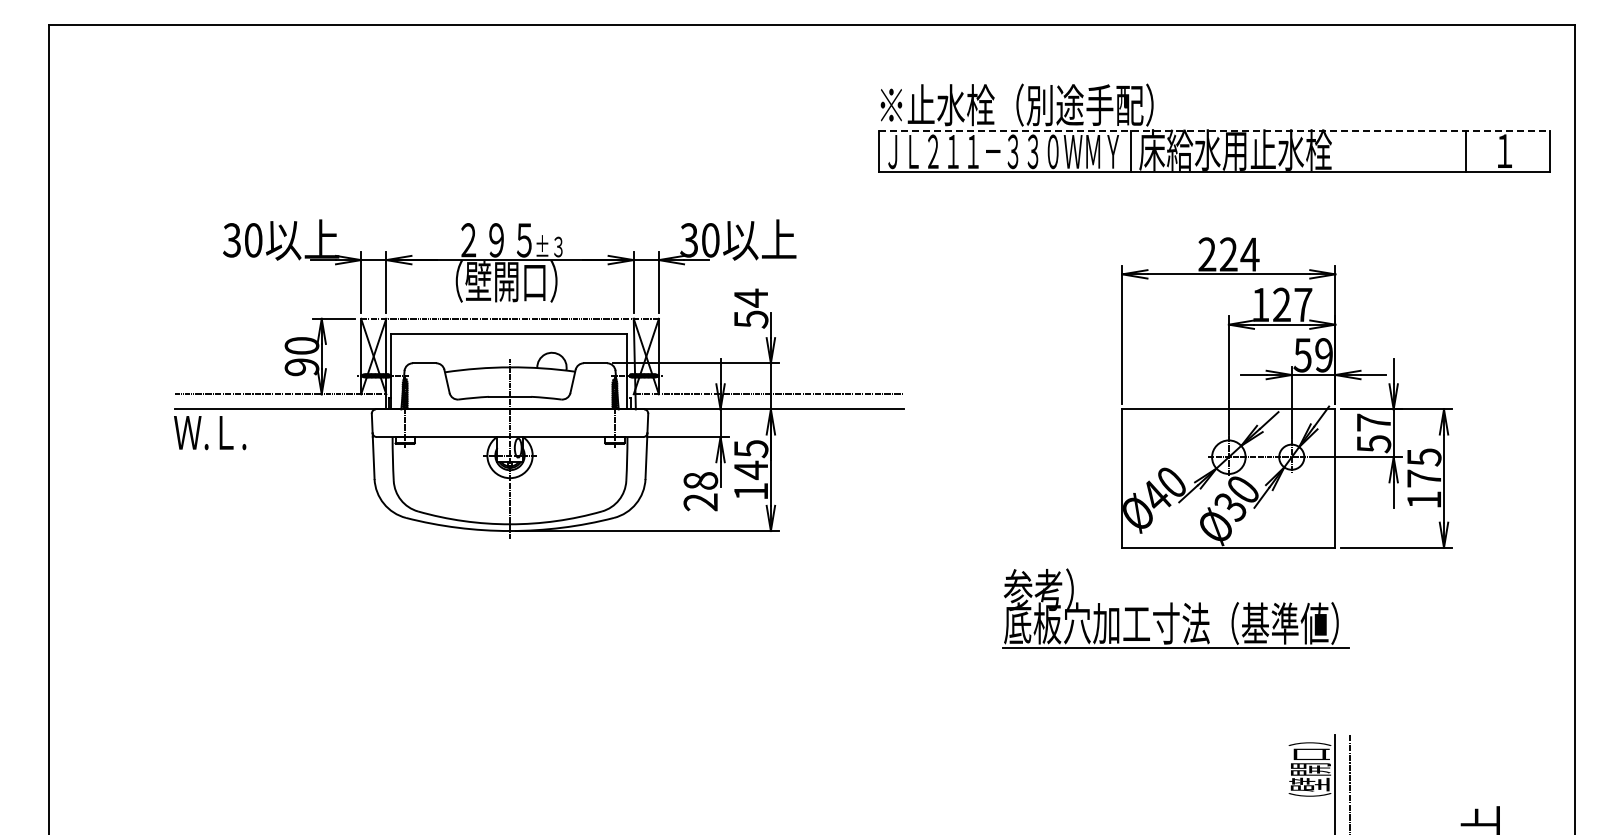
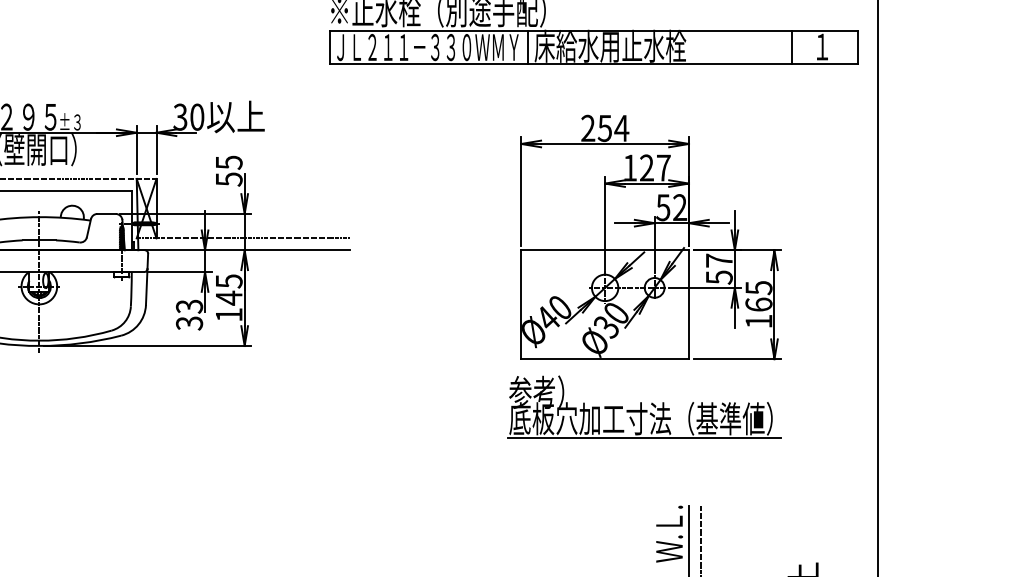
line: (1214, 130) -> (593, 30), dashed -> solid
text: (1228, 254) -> (604, 128), 224 -> 254
text: (751, 297) -> (229, 162), 54 -> 55
text: (1323, 355) -> (679, 207), 59 -> 52
text: (1424, 478) -> (759, 304), 175 -> 165
text: (700, 491) -> (189, 314), 28 -> 33
part: (1175, 608) -> (644, 406), moved
text: (1309, 770) -> (668, 534), （壁開口） -> Ｗ.Ｌ.

